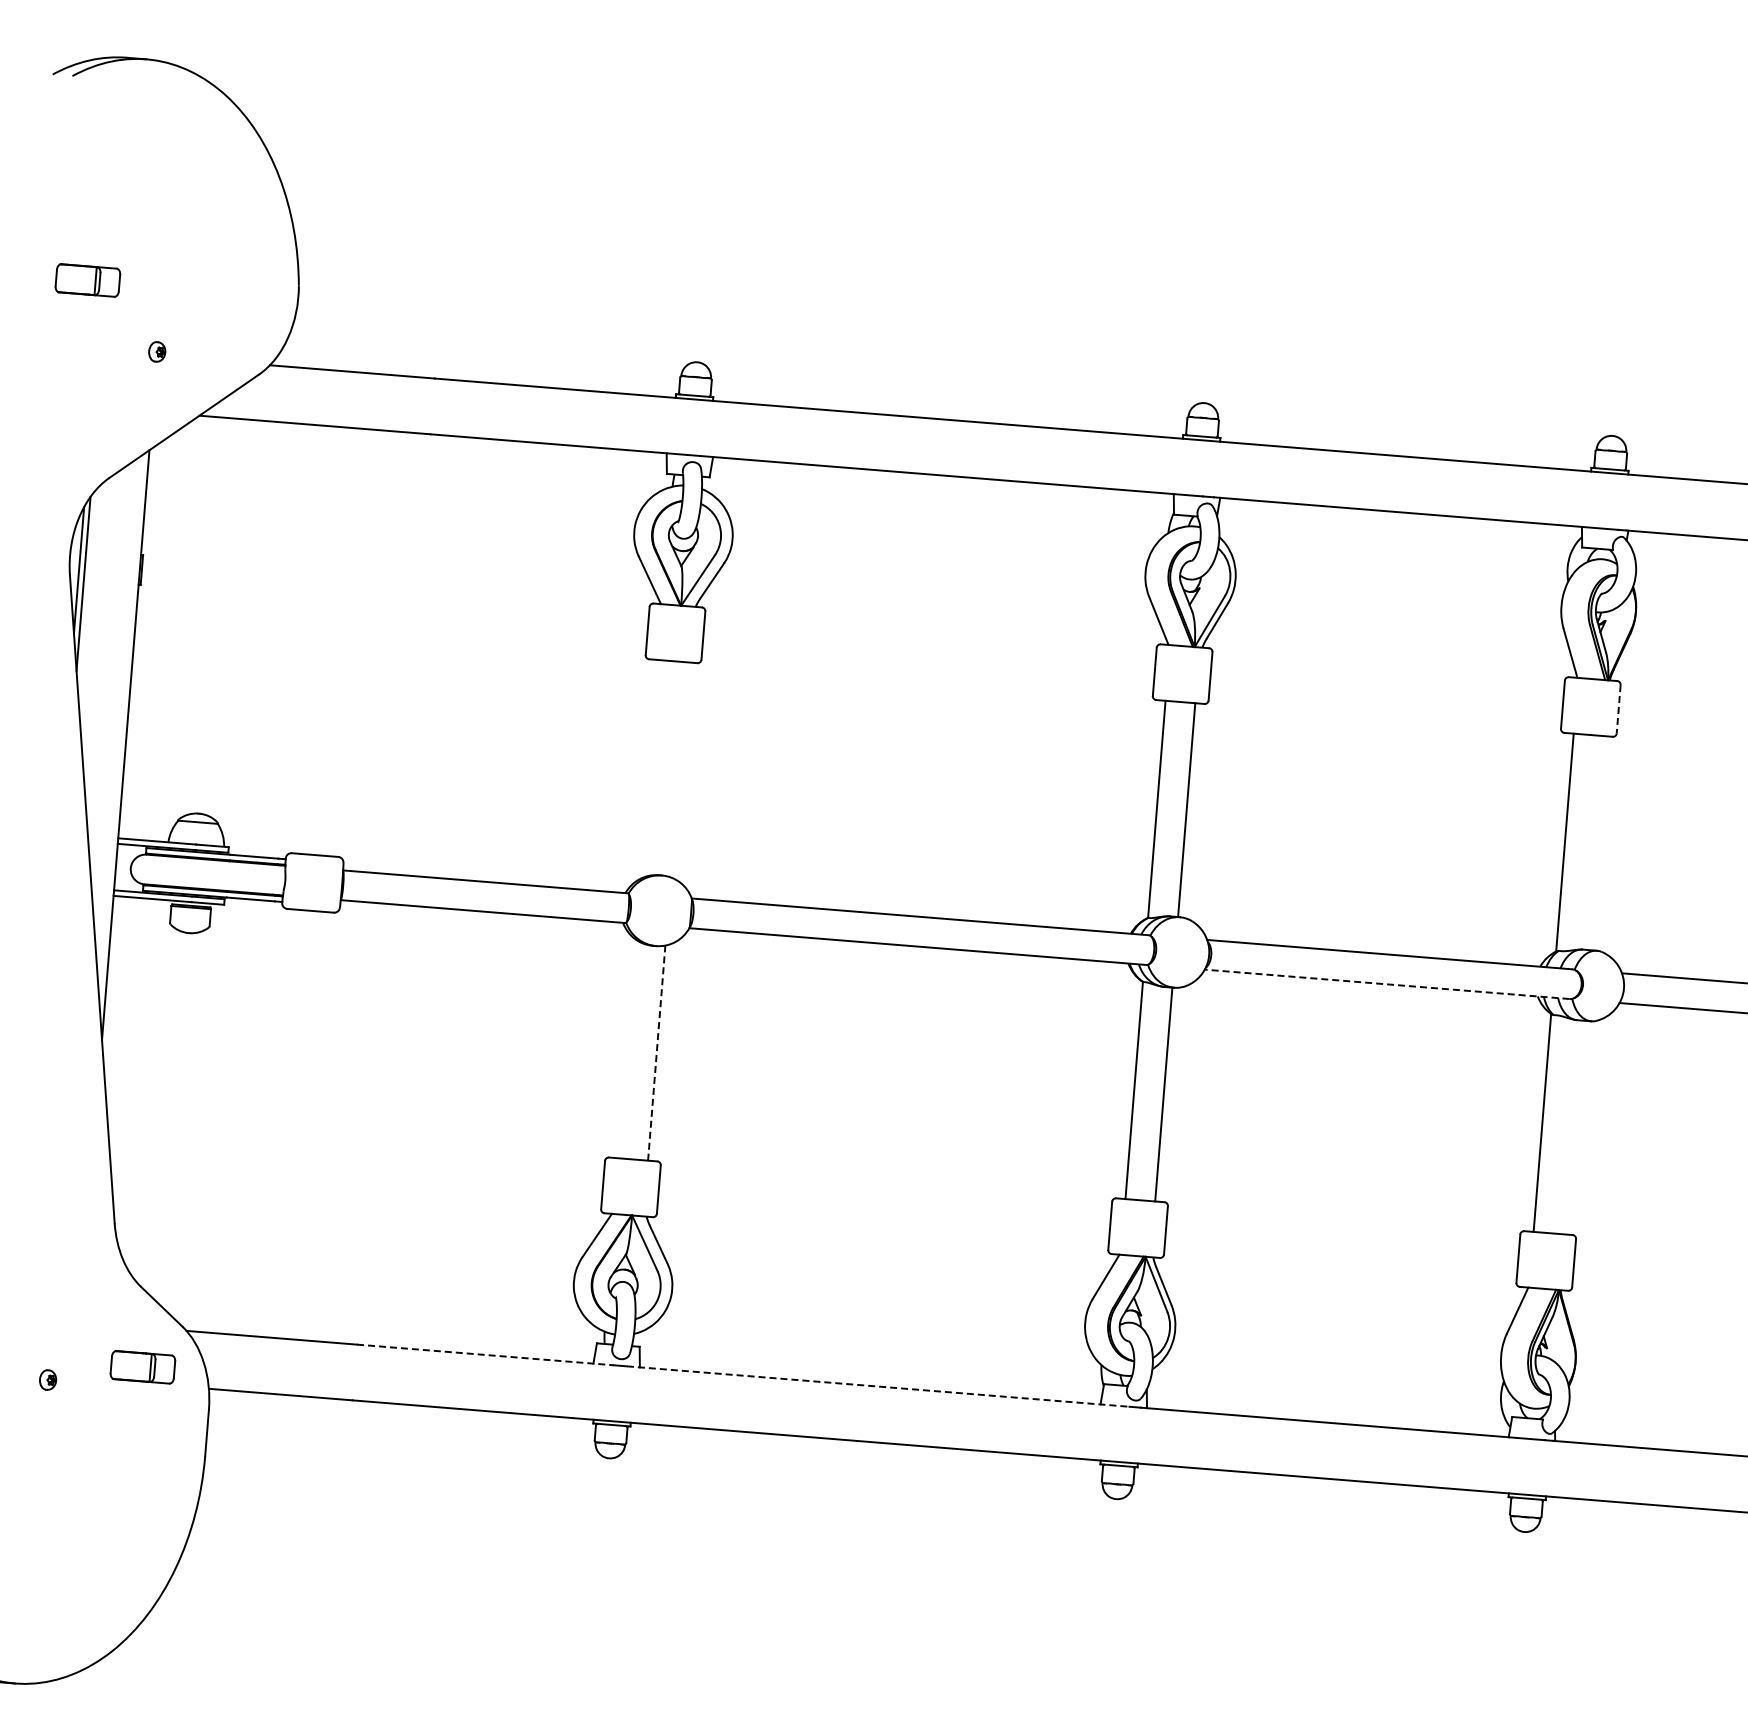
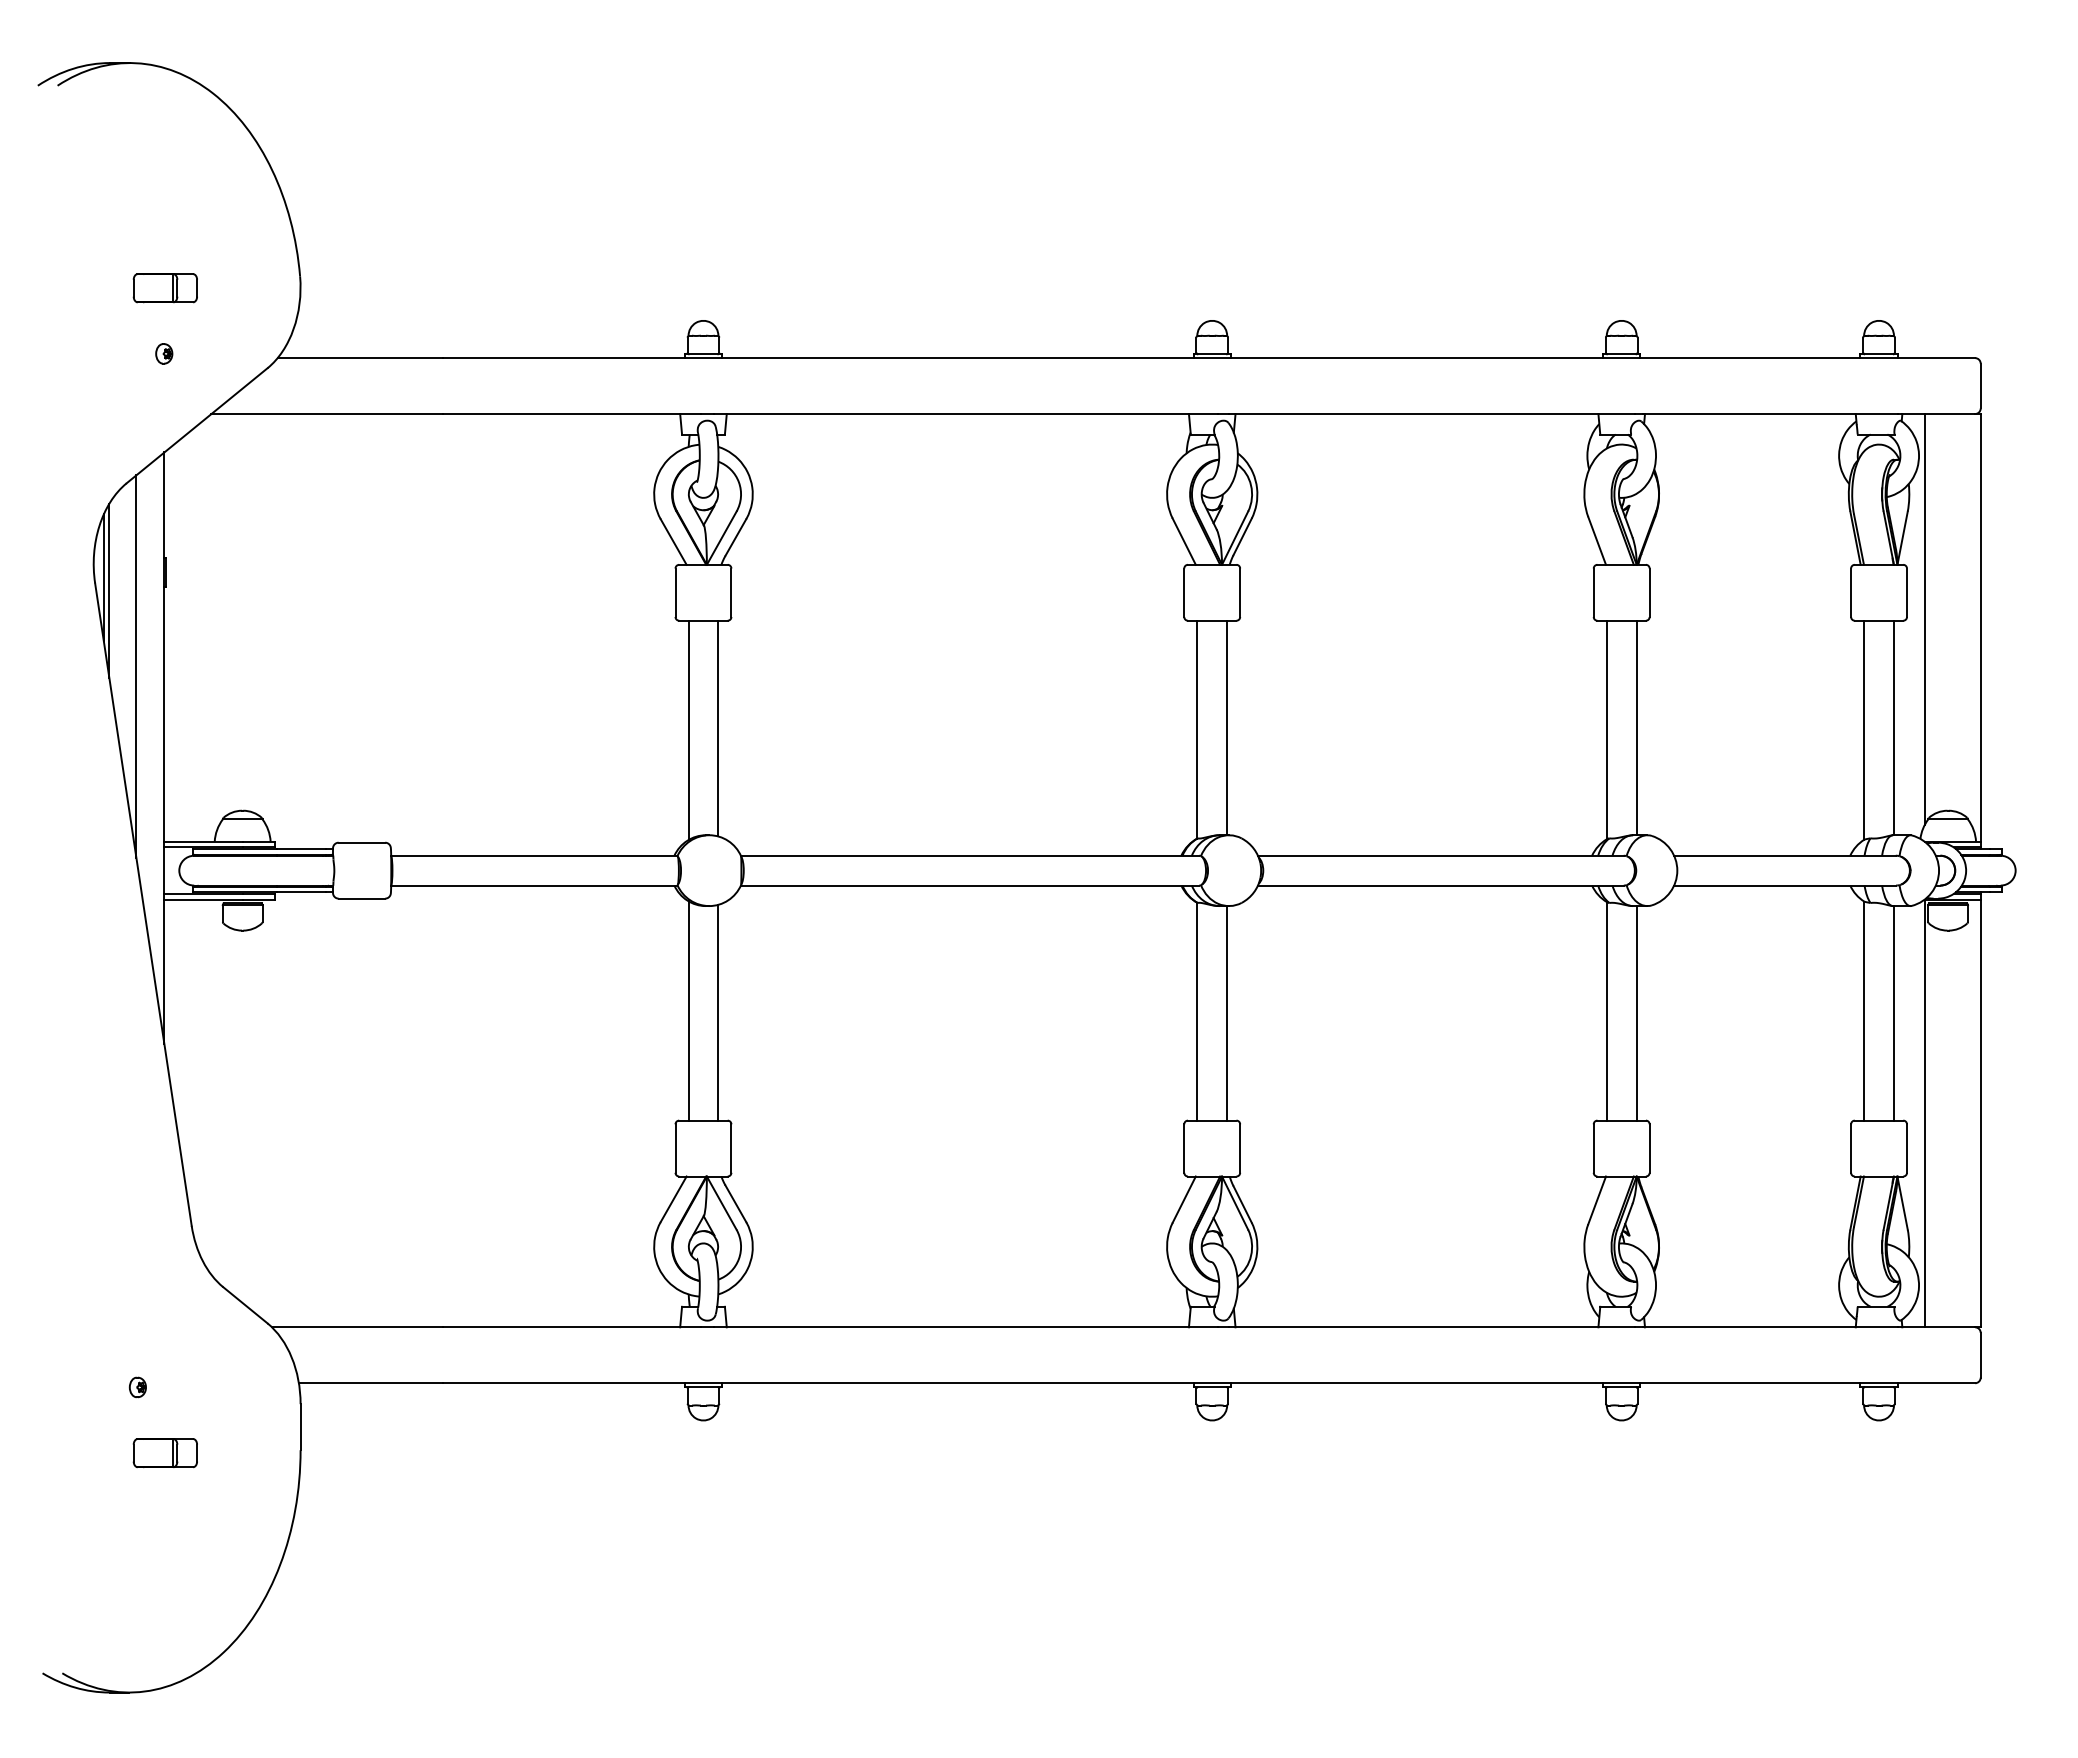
part: (86, 280) -> (164, 288), moved
line: (104, 661) -> (136, 666), added
line: (1618, 709) -> (1649, 593), dashed -> solid
line: (649, 769) -> (688, 730), added
line: (679, 769) -> (718, 728), added
line: (1594, 842) -> (1636, 727), added
line: (1386, 984) -> (1440, 885), dashed -> solid
line: (627, 1048) -> (688, 1010), added
line: (656, 1052) -> (718, 1012), dashed -> solid
line: (1571, 1127) -> (1636, 1013), added
line: (485, 1355) -> (571, 1327), dashed -> solid
part: (141, 1367) -> (164, 1453), moved
line: (878, 1386) -> (966, 1327), dashed -> solid

